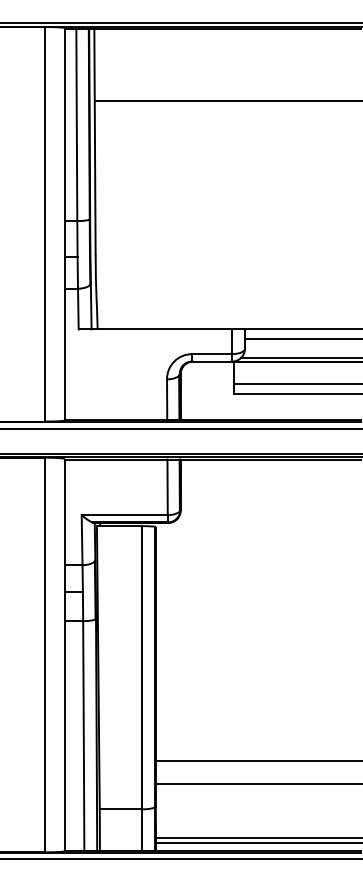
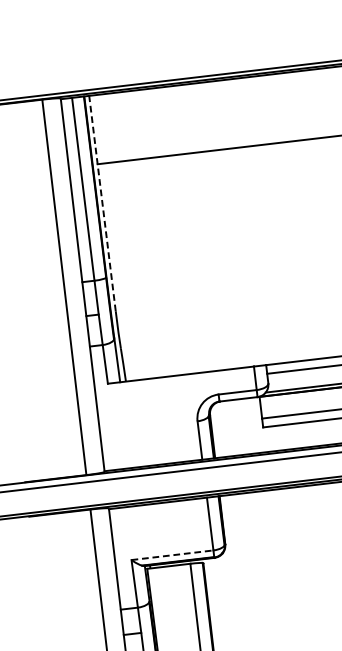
line: (94, 141) -> (101, 203), solid -> dashed
line: (125, 515) -> (173, 555), solid -> dashed

